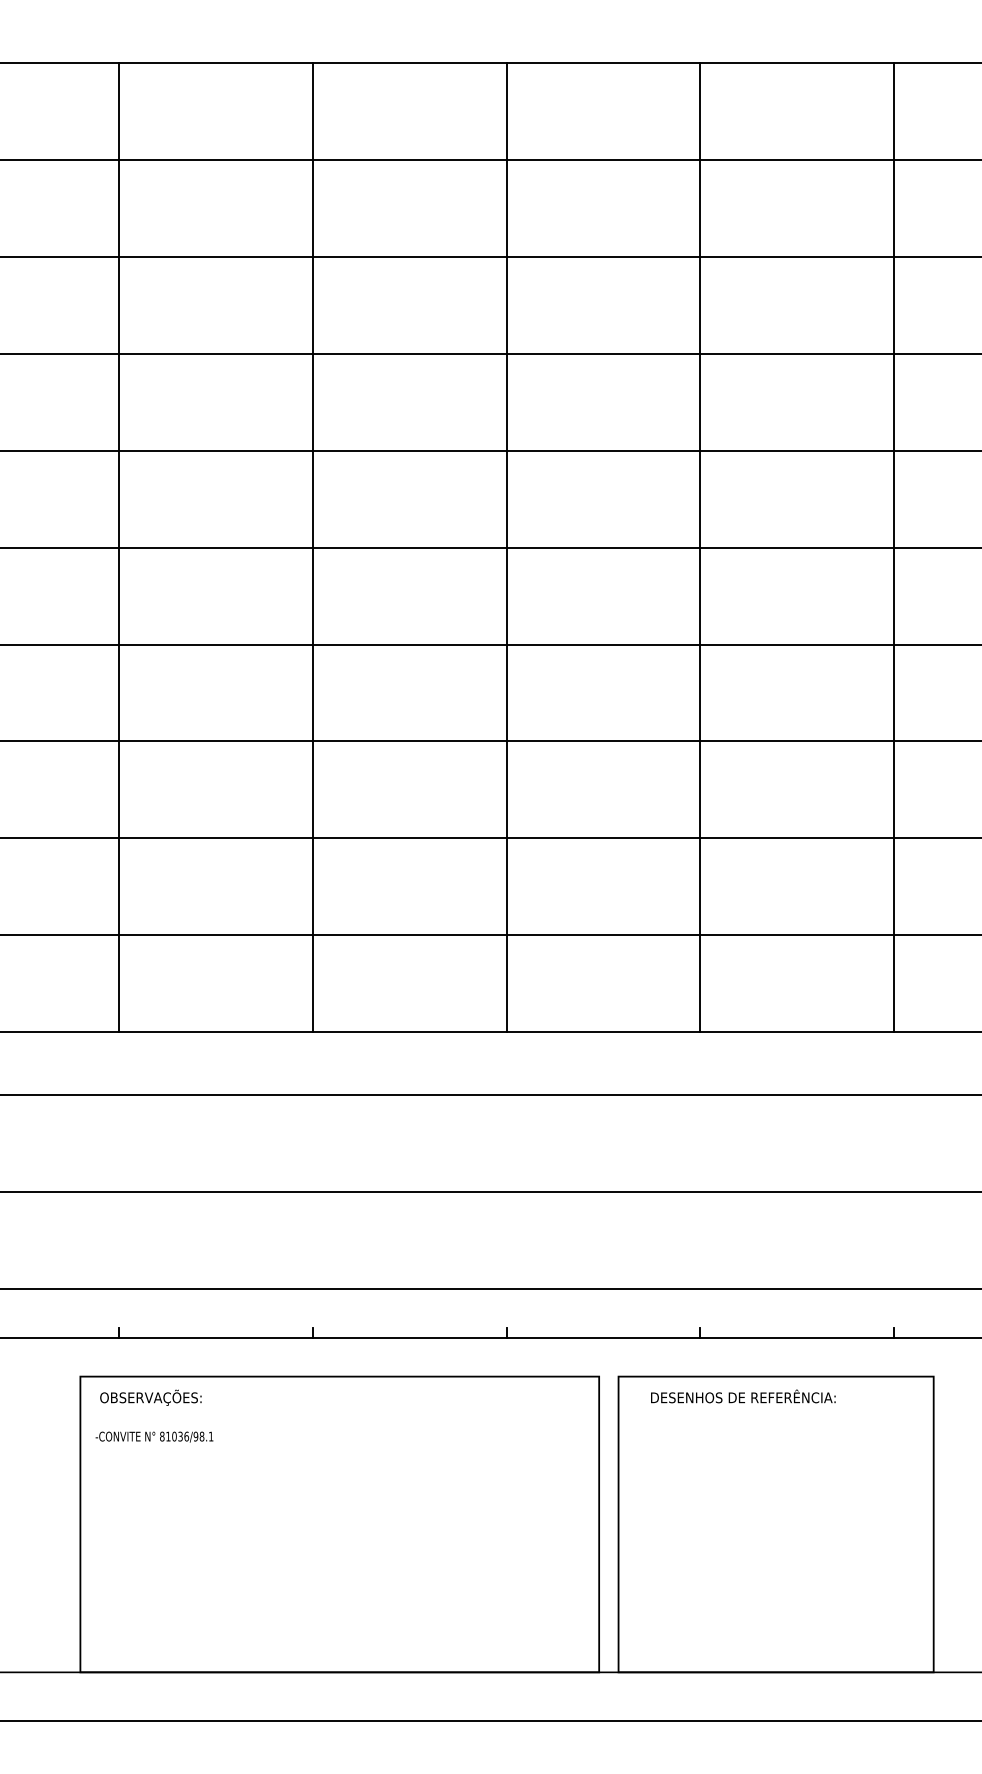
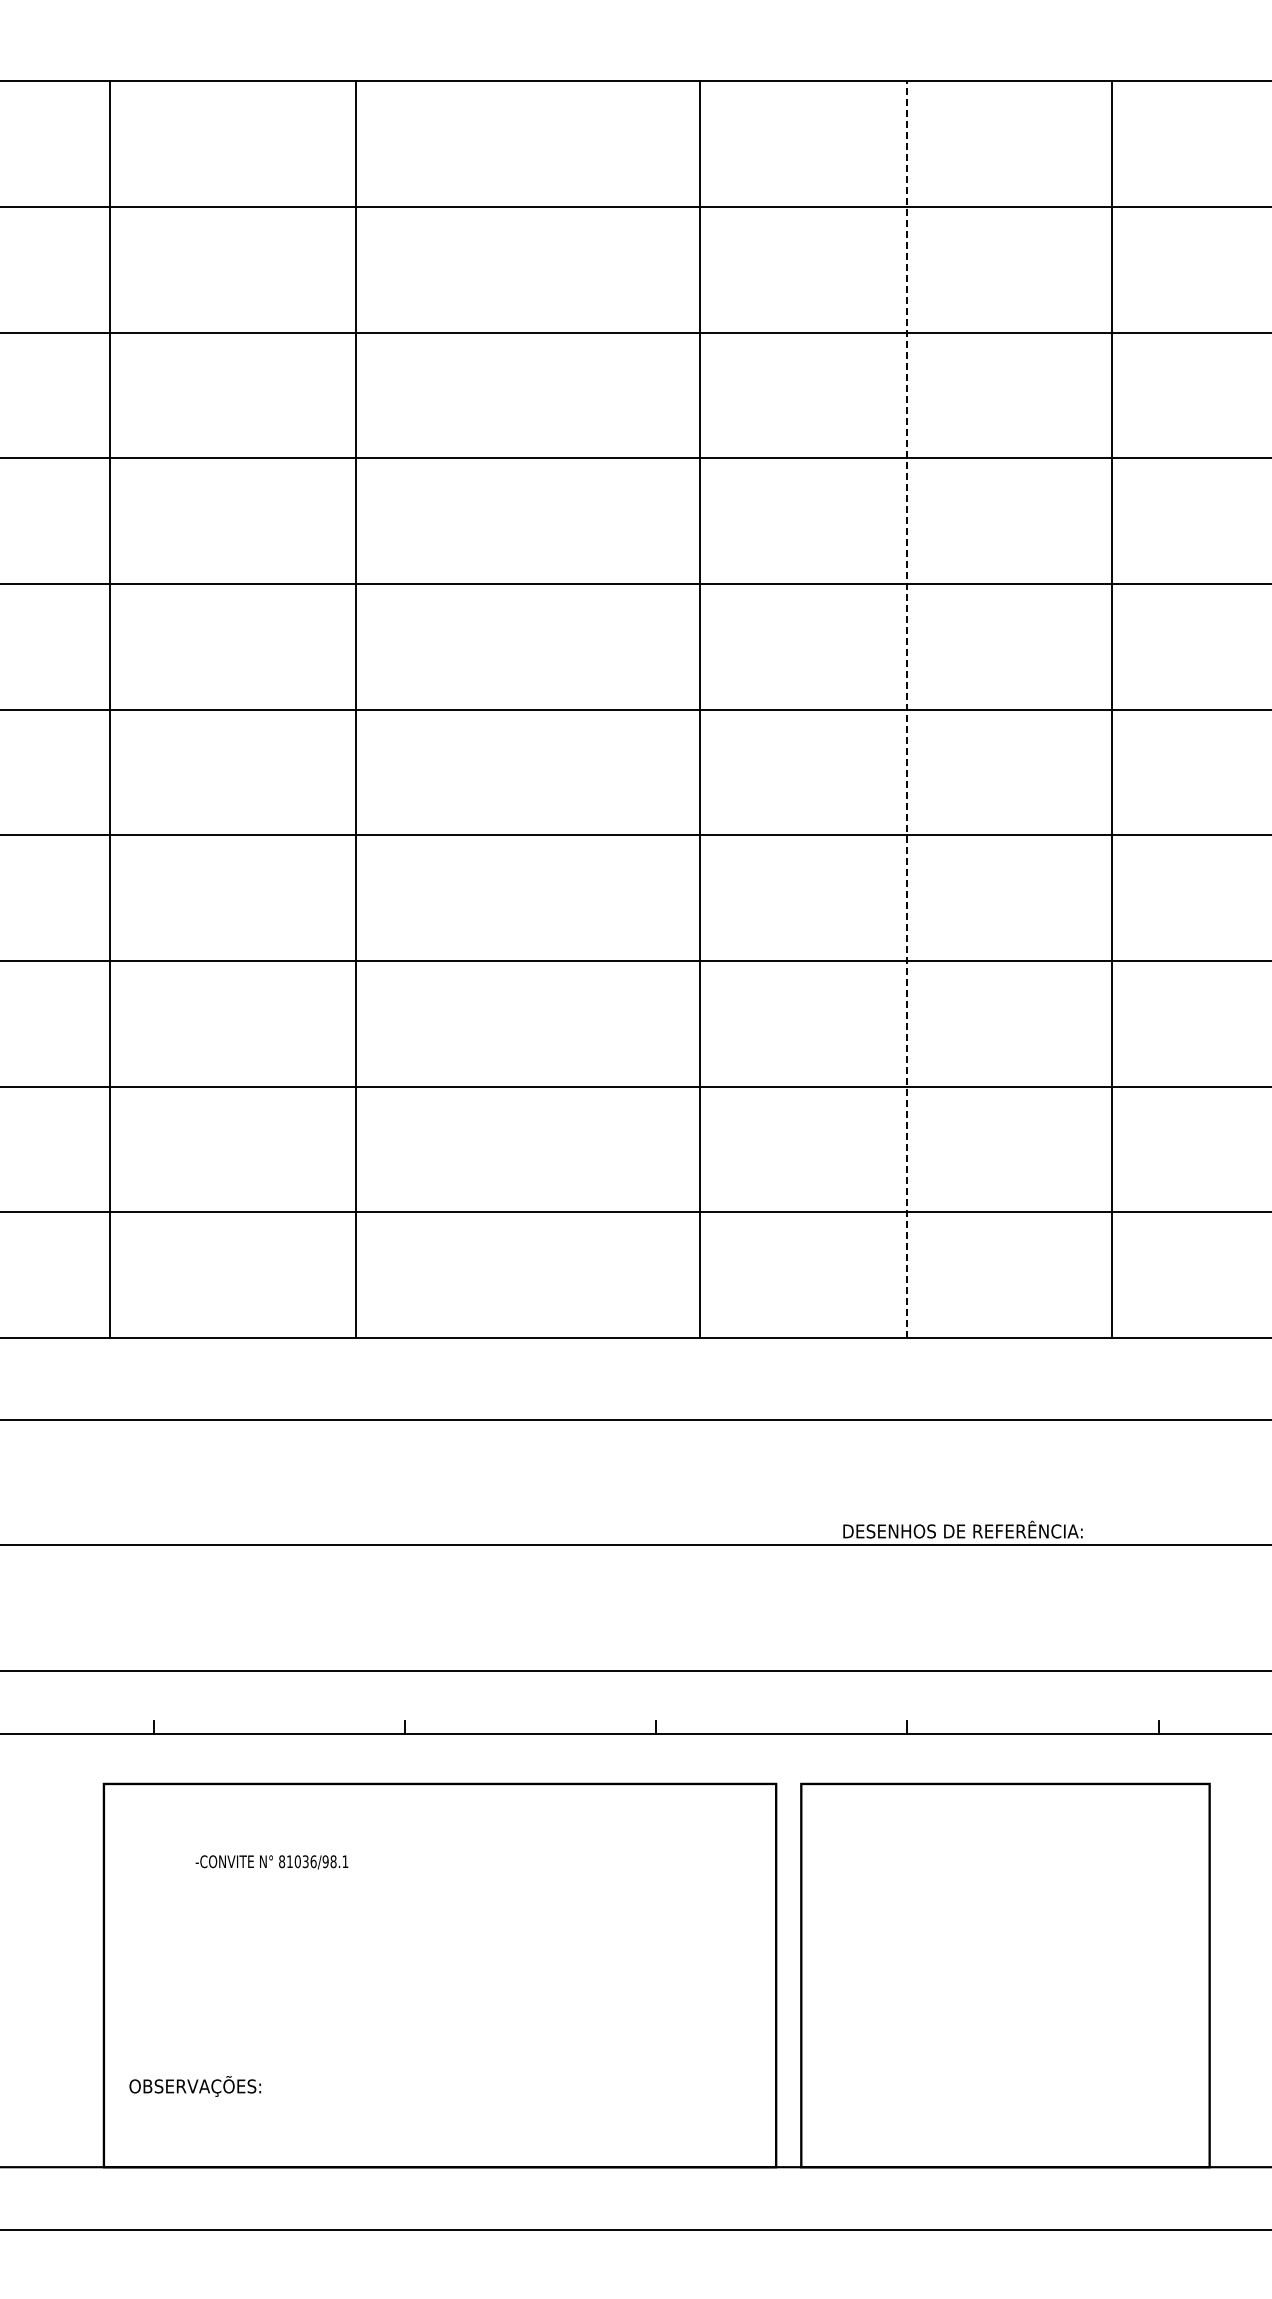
line: (118, 547) -> (109, 709), moved
line: (312, 547) -> (355, 709), moved
line: (506, 547) -> (700, 709), moved
line: (700, 547) -> (907, 709), solid -> dashed
line: (894, 547) -> (1111, 709), moved
text: (742, 1396) -> (962, 1529), moved
text: (150, 1397) -> (194, 2086), moved
text: (154, 1437) -> (271, 1862), moved

